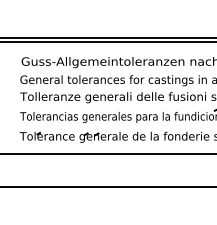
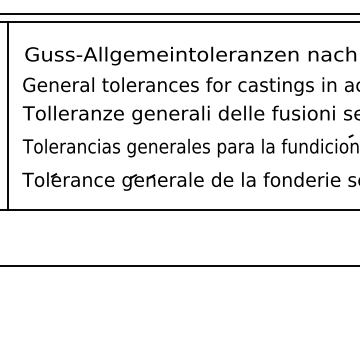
line: (11, 98) -> (8, 116), added

